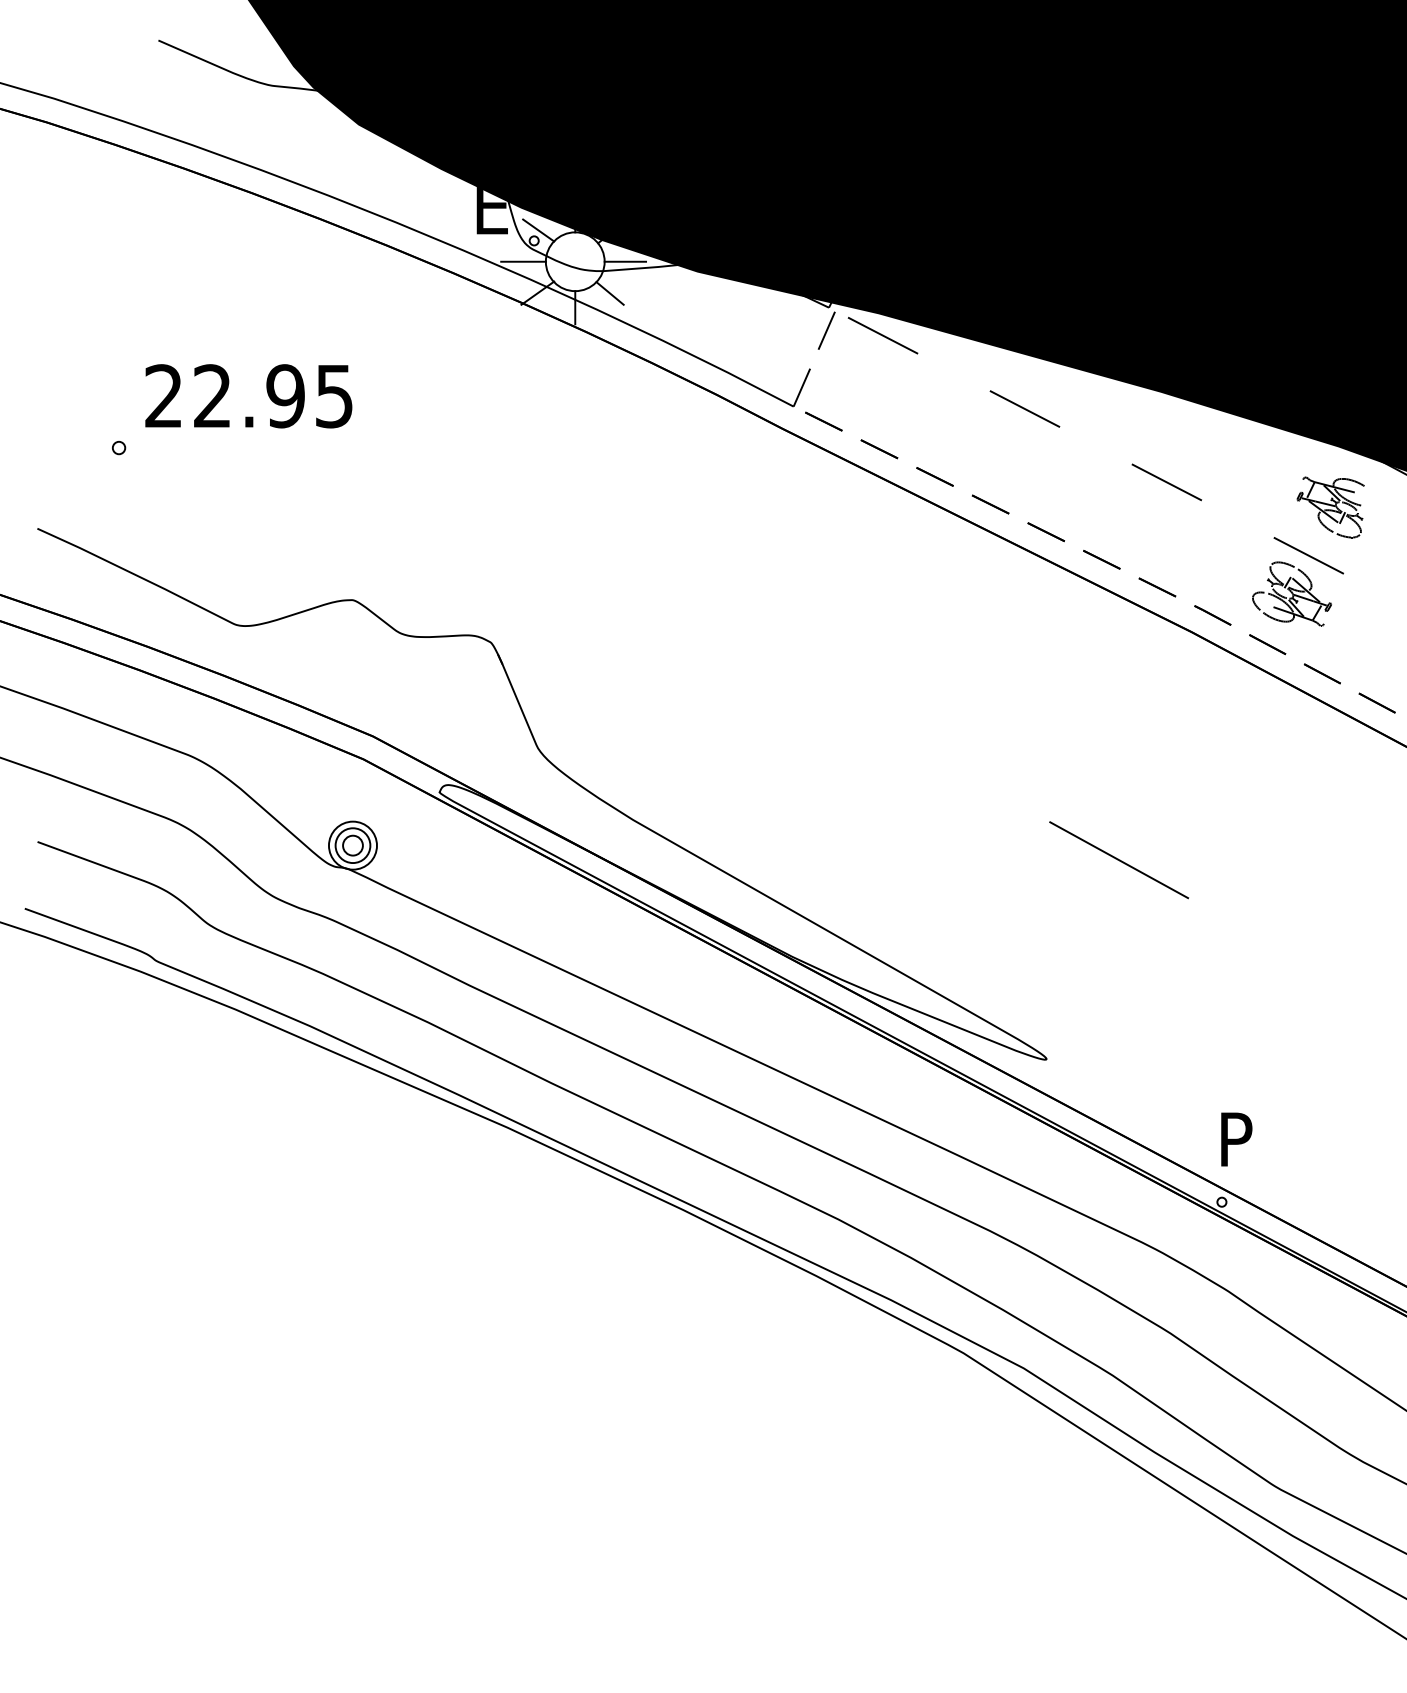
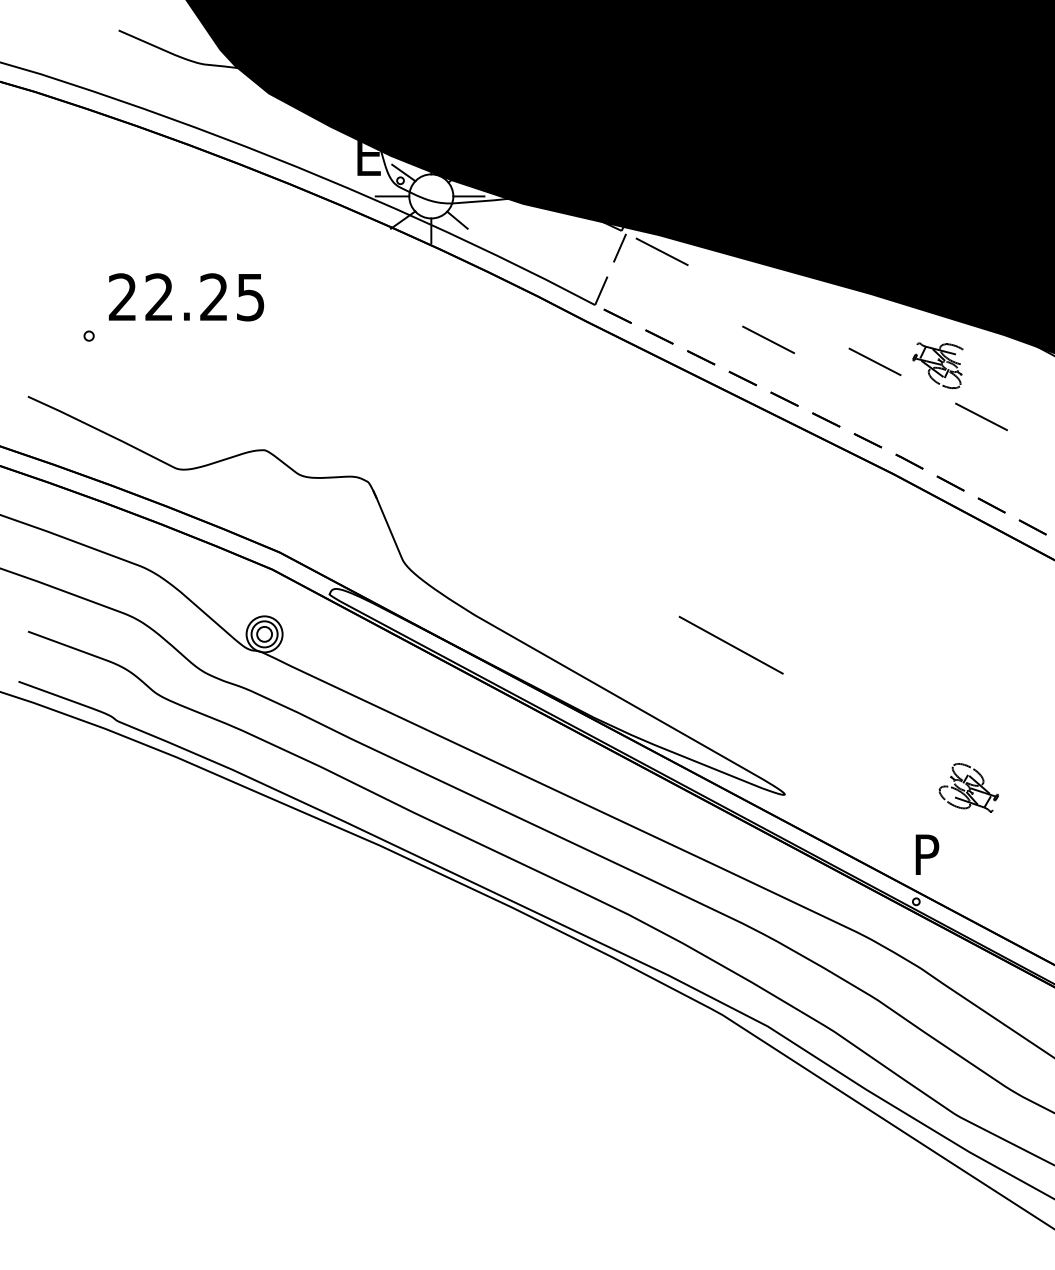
text: (284, 396) -> (213, 297), 22.95 -> 22.25
line: (1024, 408) -> (768, 339), moved
part: (1330, 507) -> (937, 365), moved
part: (1291, 593) -> (968, 787), moved
line: (1118, 859) -> (730, 644), moved

